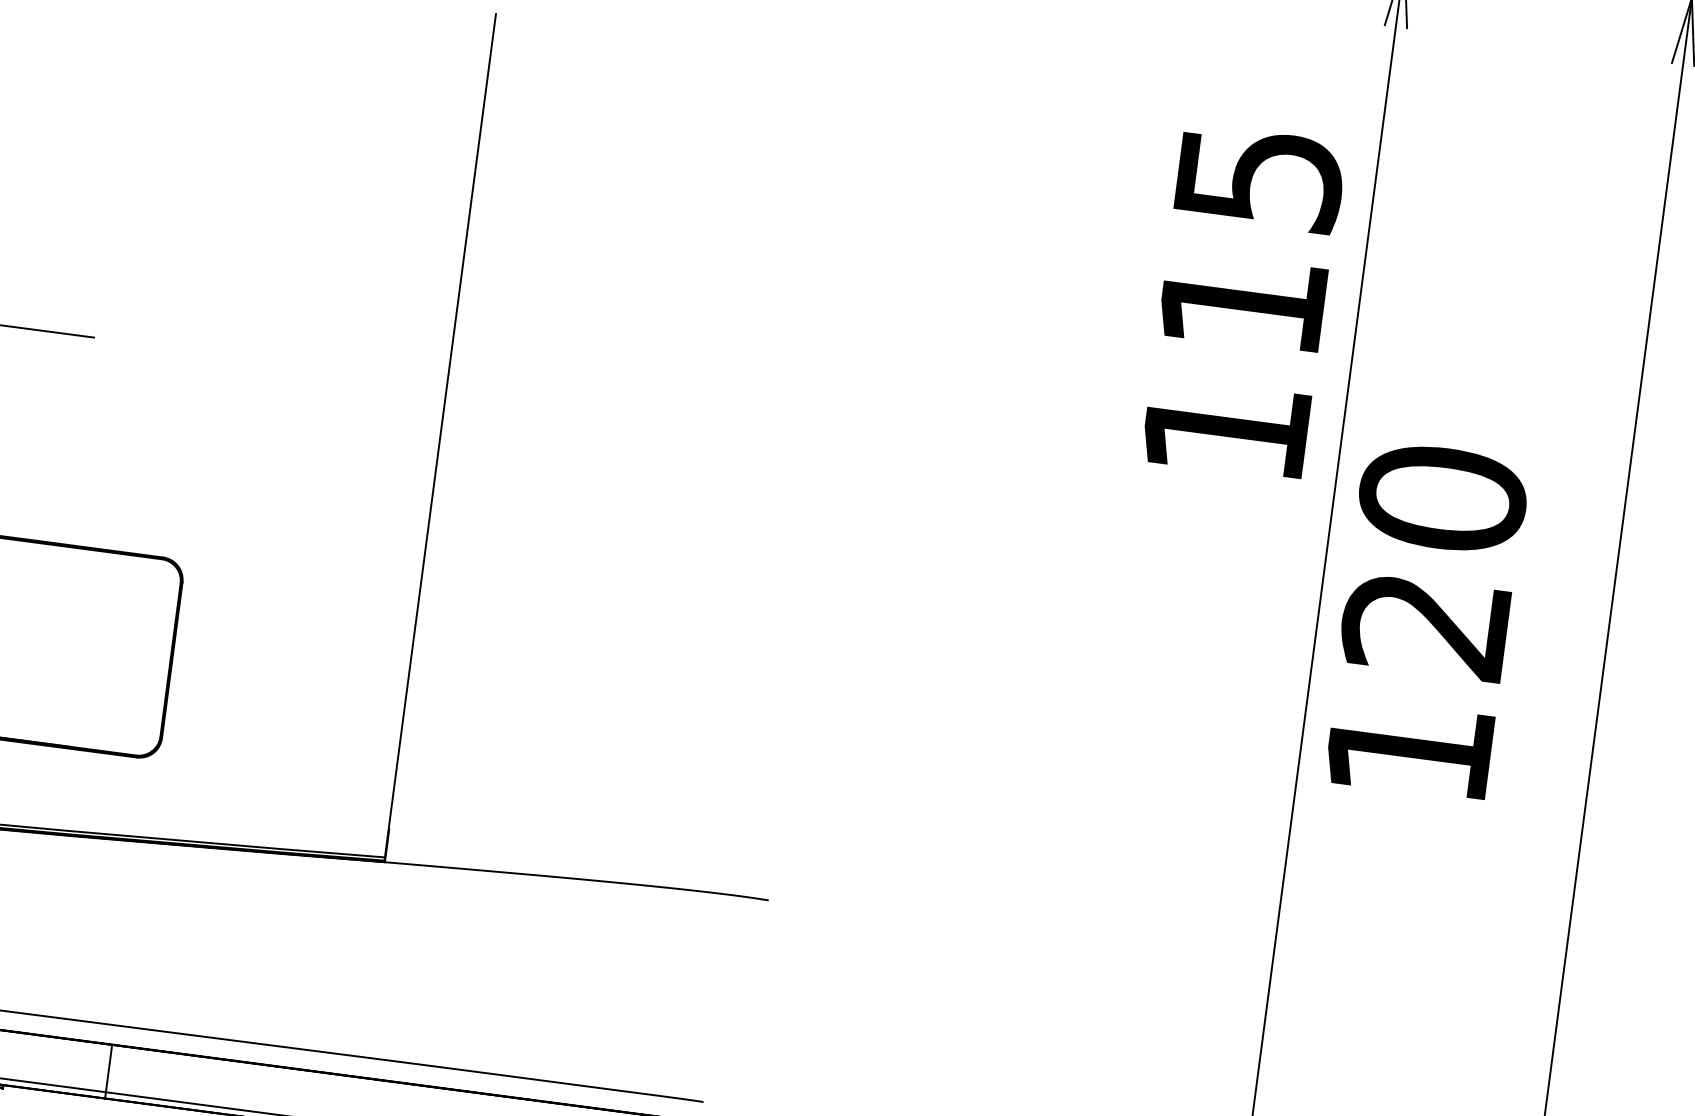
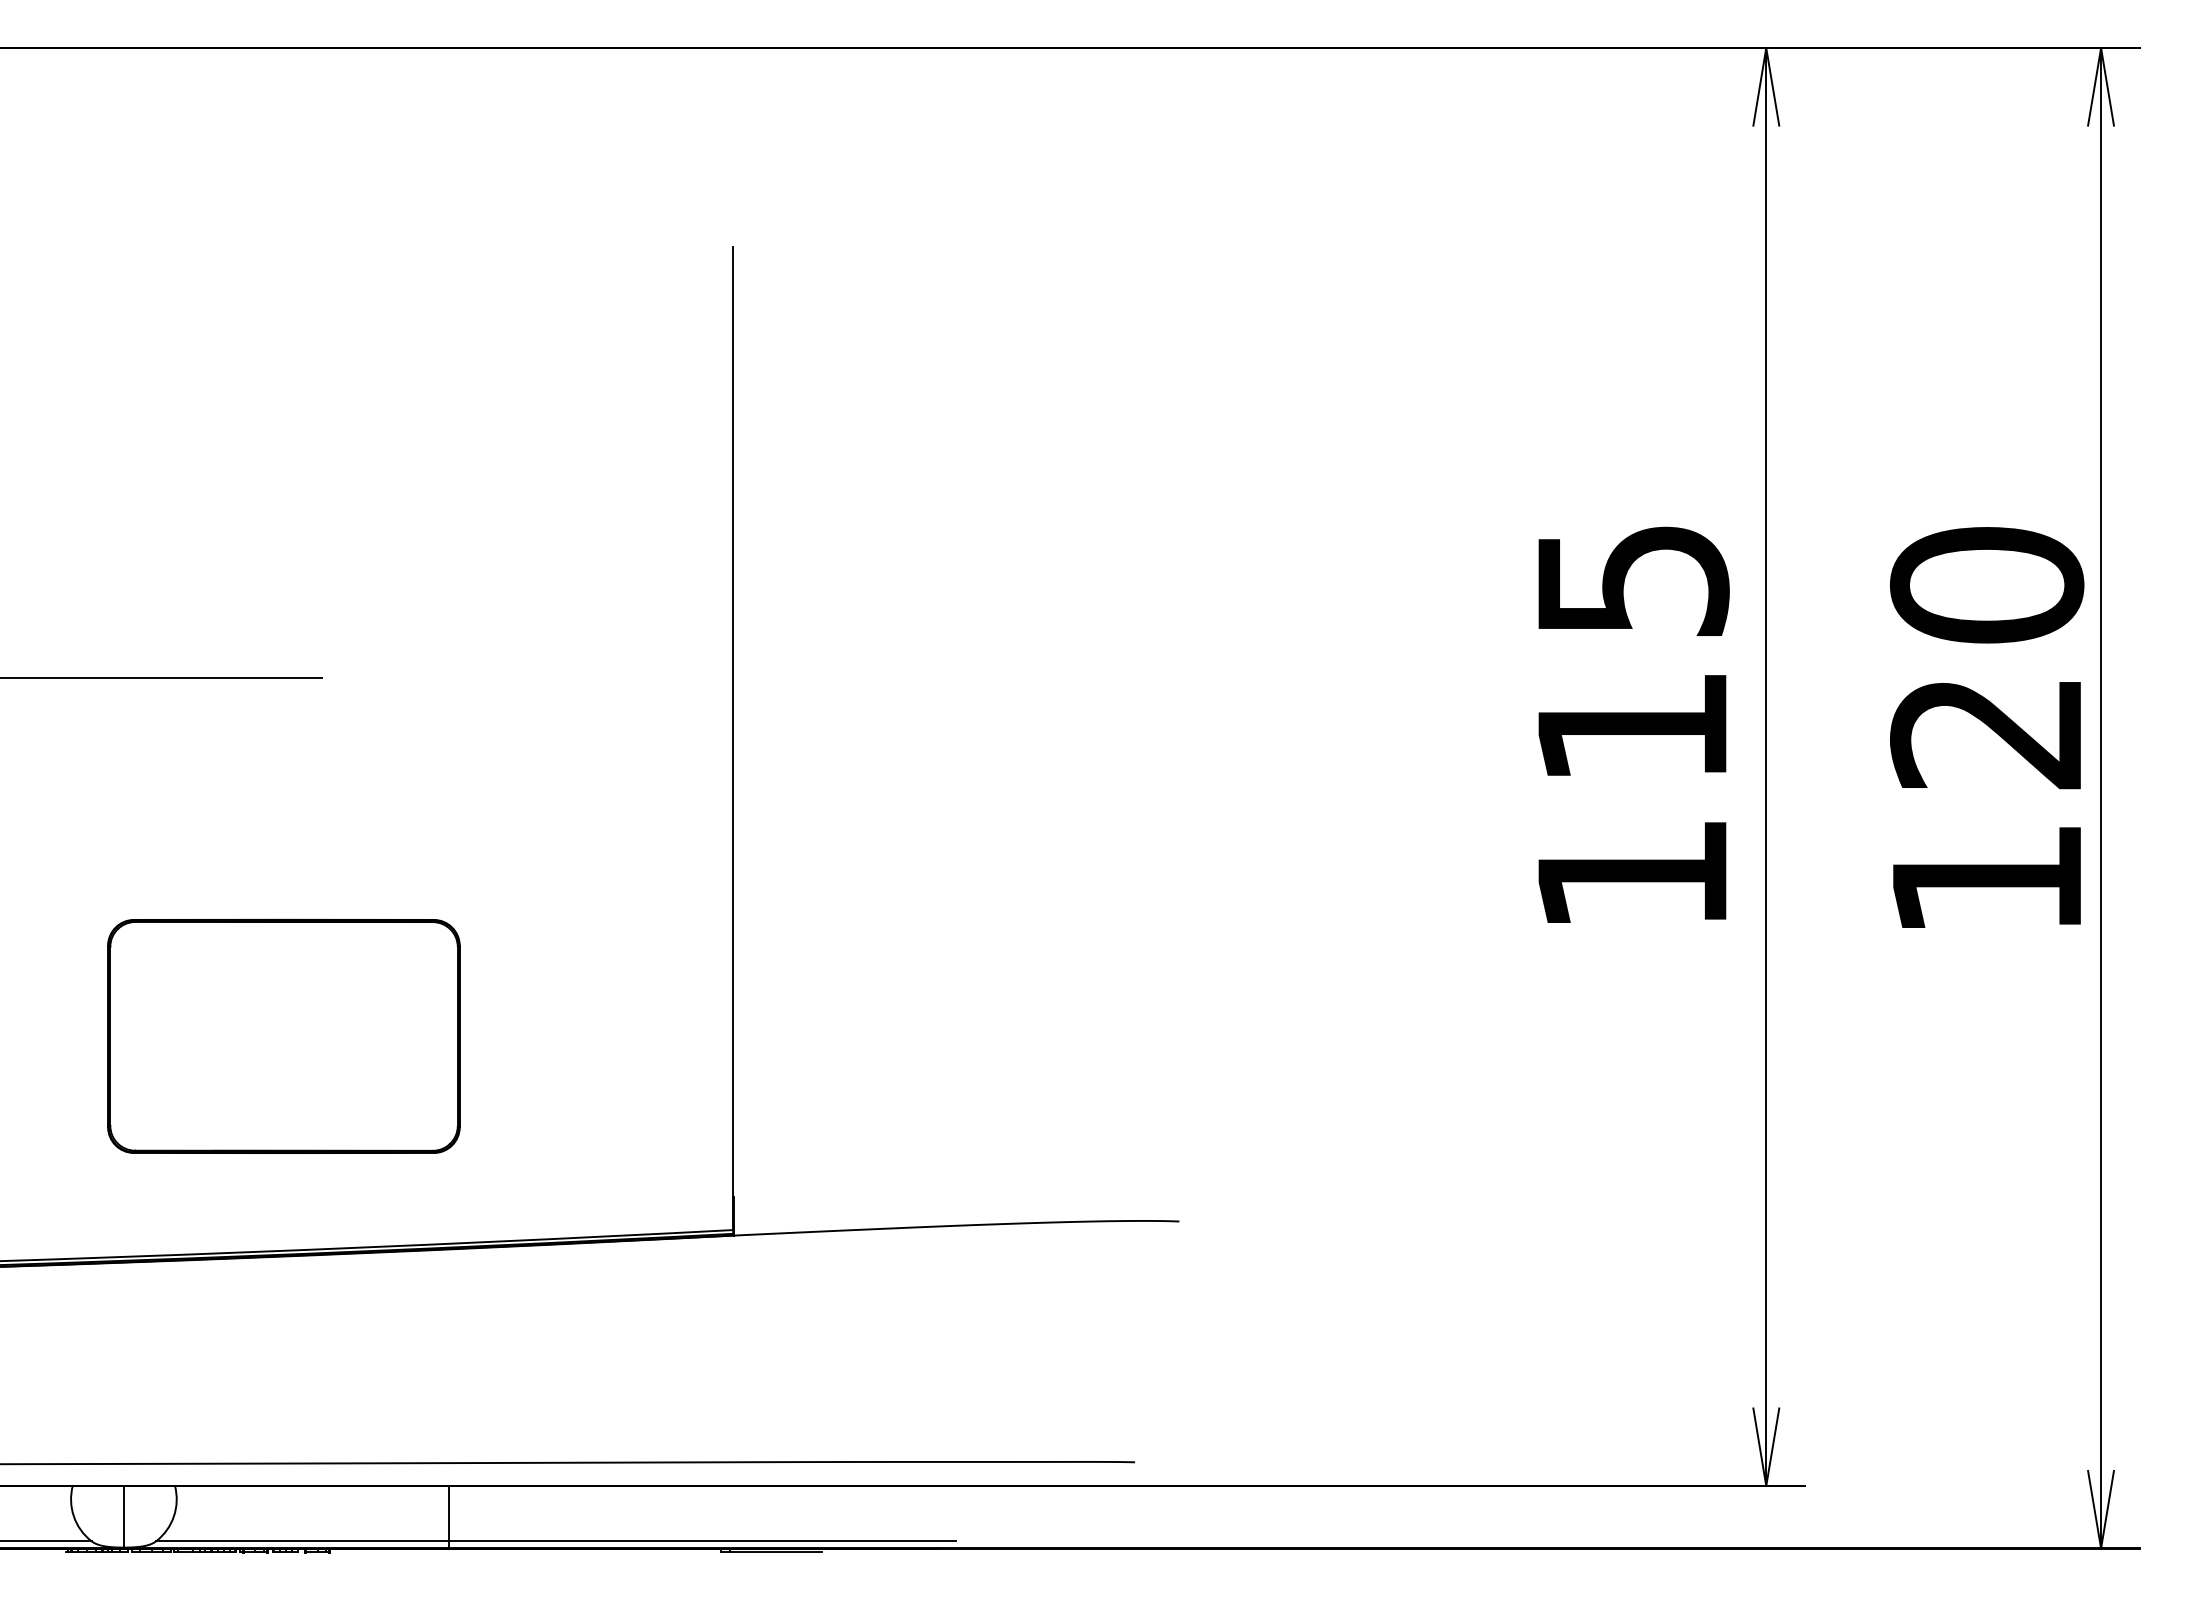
text: (1243, 301) -> (1633, 724), moved
text: (1427, 620) -> (1987, 727), moved

